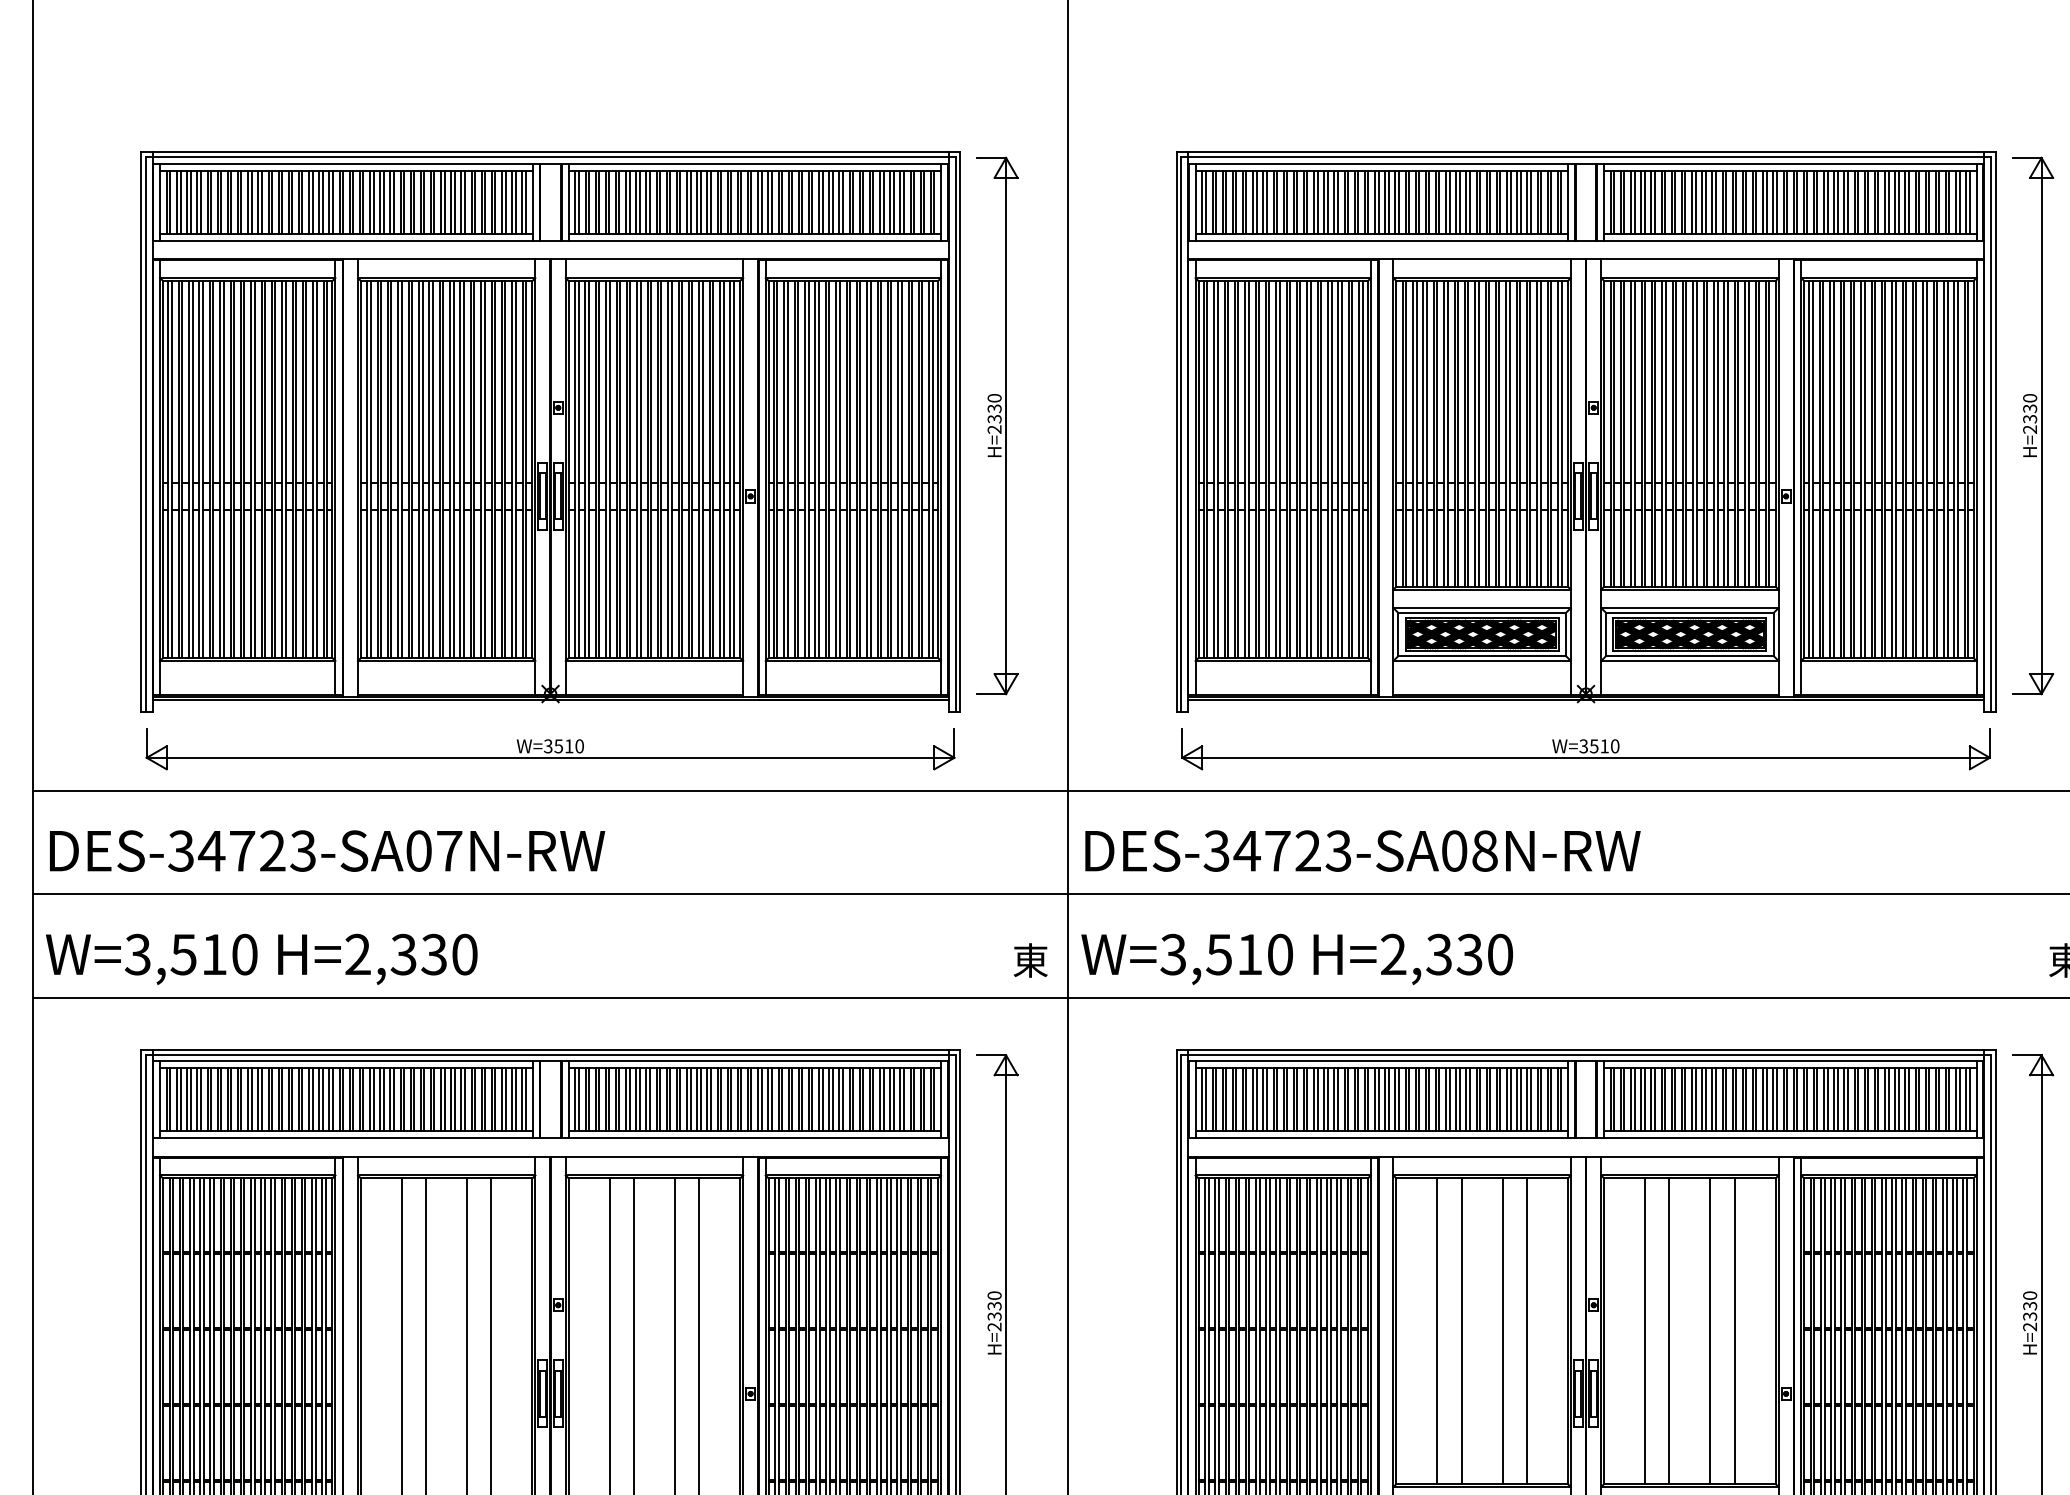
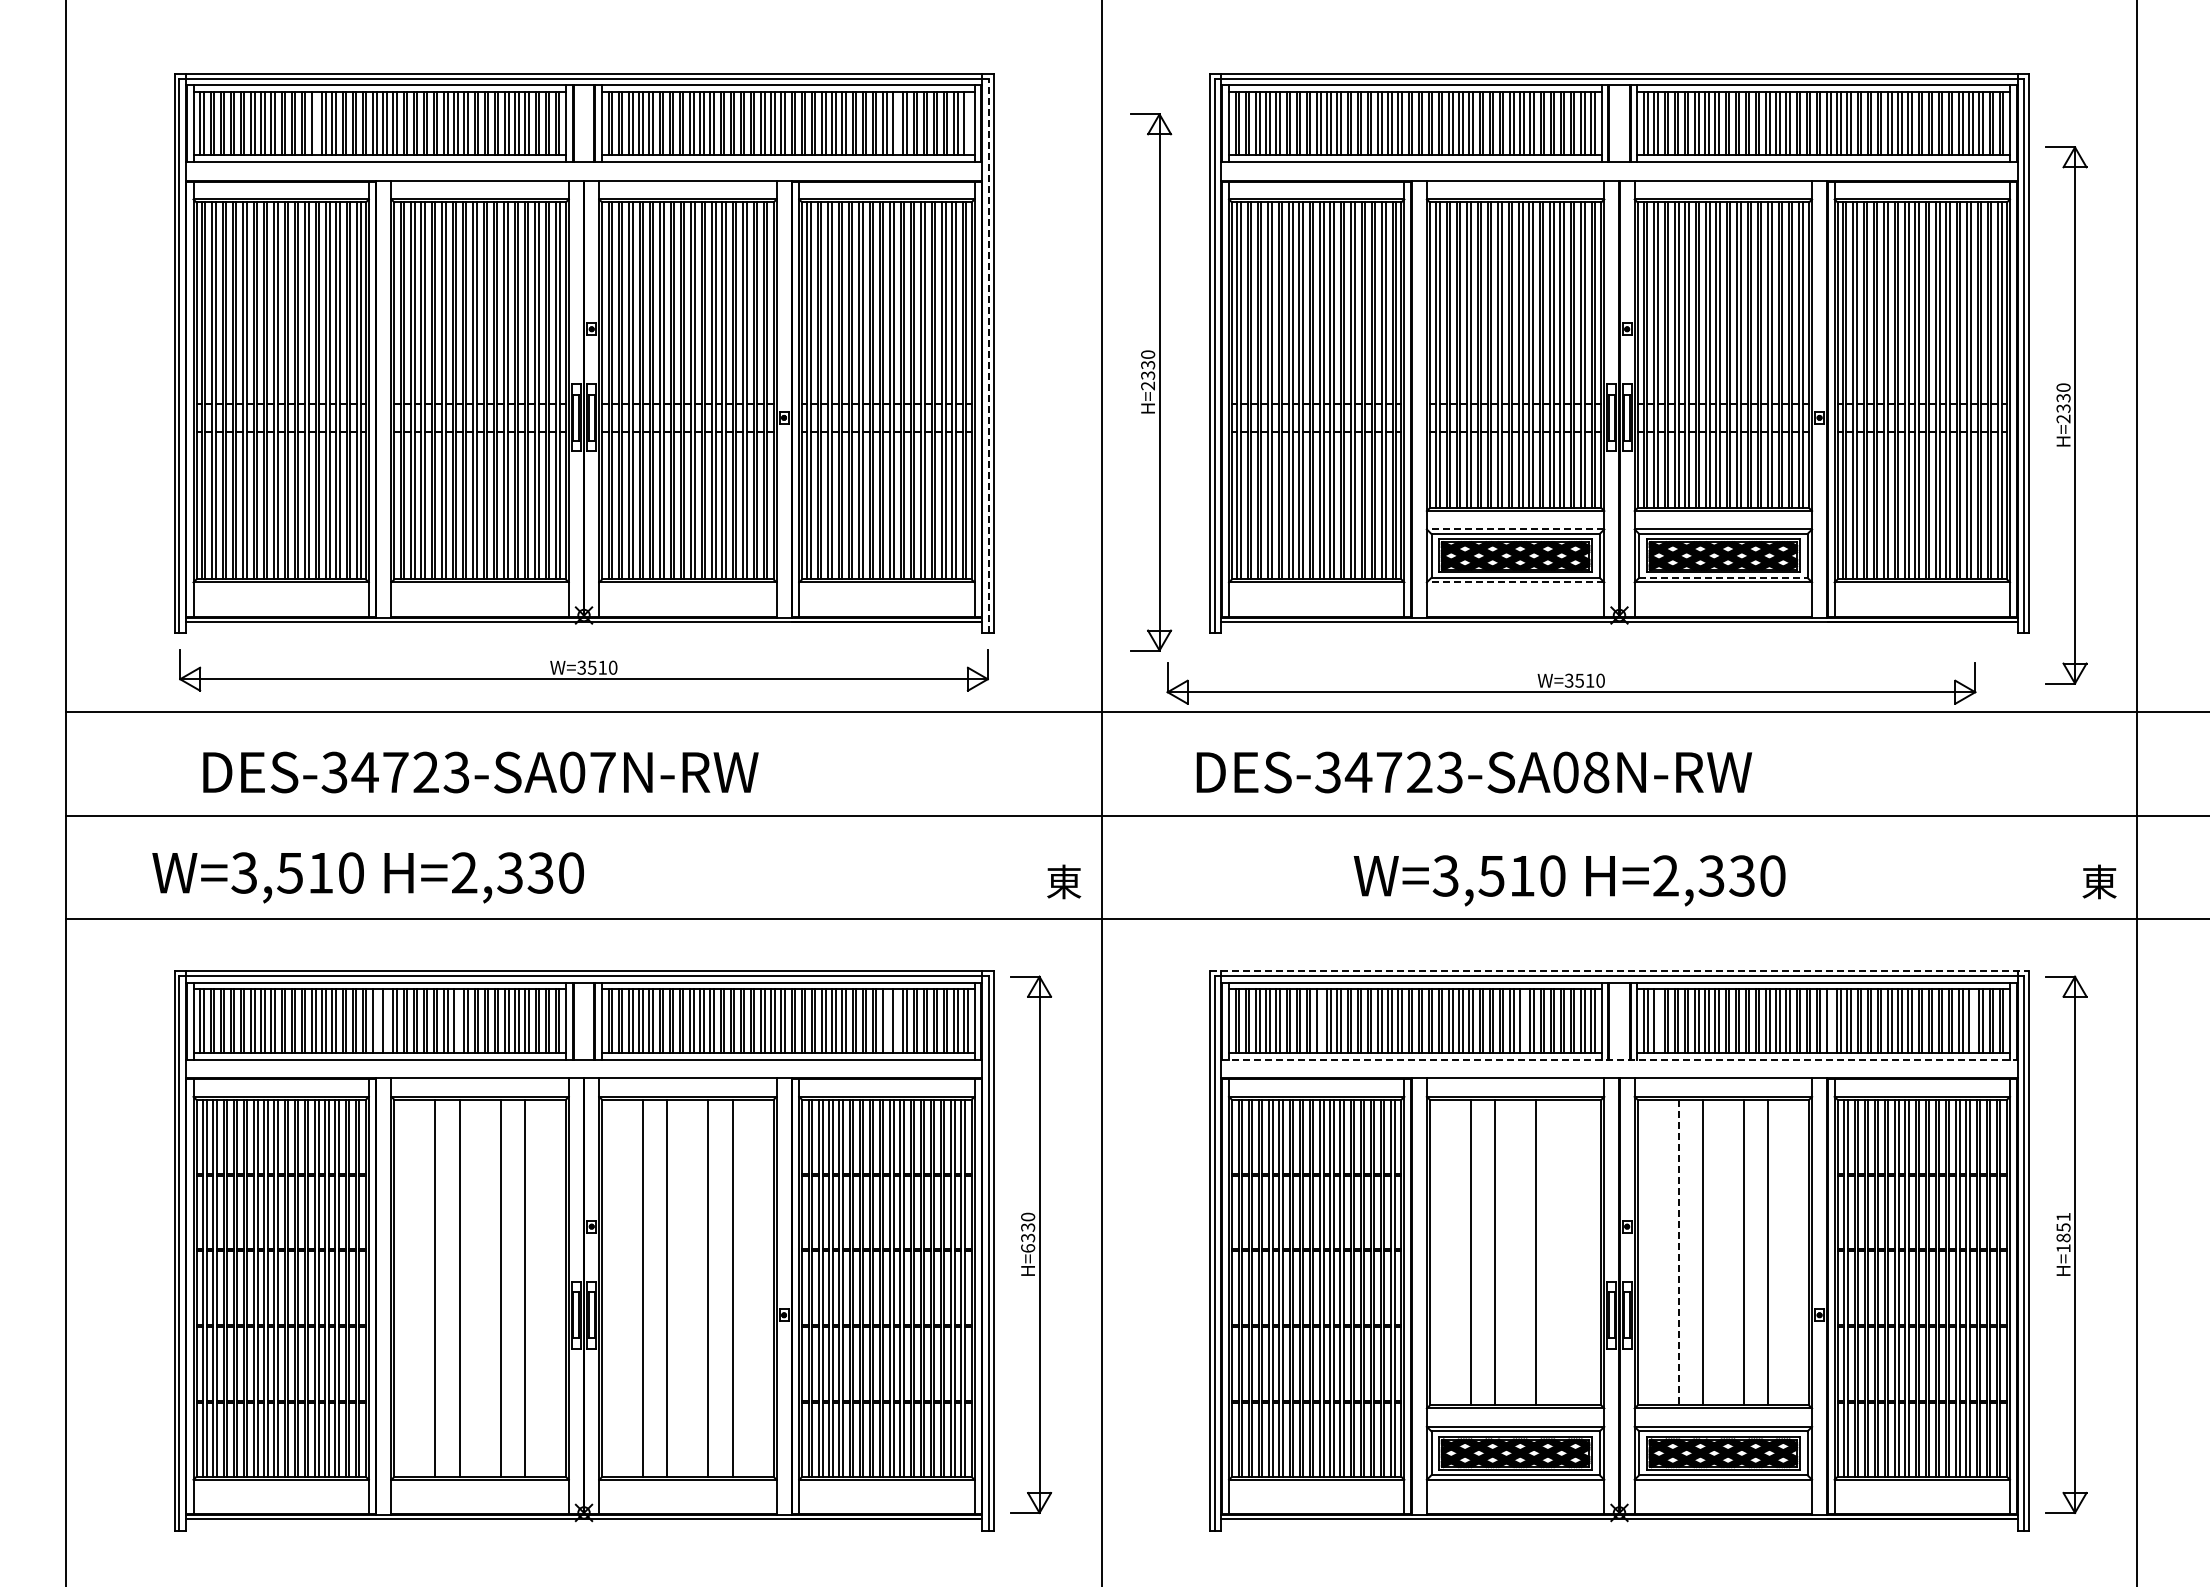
line: (282, 202) -> (315, 123), removed
line: (863, 202) -> (896, 123), removed
line: (934, 202) -> (967, 123), removed
part: (998, 426) -> (1151, 382), moved
part: (2033, 426) -> (2066, 415), moved
line: (955, 434) -> (988, 355), solid -> dashed
line: (1482, 608) -> (1515, 529), solid -> dashed
line: (1690, 656) -> (1723, 577), solid -> dashed
line: (1482, 661) -> (1515, 582), solid -> dashed
part: (1586, 749) -> (1571, 683), moved
text: (327, 851) -> (480, 772), moved
text: (1363, 851) -> (1474, 772), moved
text: (261, 959) -> (367, 877), moved
text: (1297, 959) -> (1569, 880), moved
line: (1586, 1050) -> (1619, 971), solid -> dashed
line: (343, 1099) -> (376, 1020), removed
line: (353, 1099) -> (386, 1020), removed
line: (424, 1099) -> (457, 1020), removed
line: (853, 1099) -> (886, 1020), removed
line: (863, 1099) -> (896, 1020), removed
line: (1287, 1099) -> (1320, 1020), removed
line: (1490, 1099) -> (1523, 1020), removed
line: (1624, 1099) -> (1657, 1020), removed
line: (1797, 1099) -> (1830, 1020), removed
line: (1939, 1099) -> (1972, 1020), removed
line: (1586, 1138) -> (1619, 1059), solid -> dashed
text: (2030, 1311) -> (2063, 1232), H=2330 -> H=1851
text: (995, 1327) -> (1028, 1248), H=2330 -> H=6330
line: (1527, 1331) -> (1560, 1252), removed
line: (1645, 1331) -> (1678, 1252), solid -> dashed

